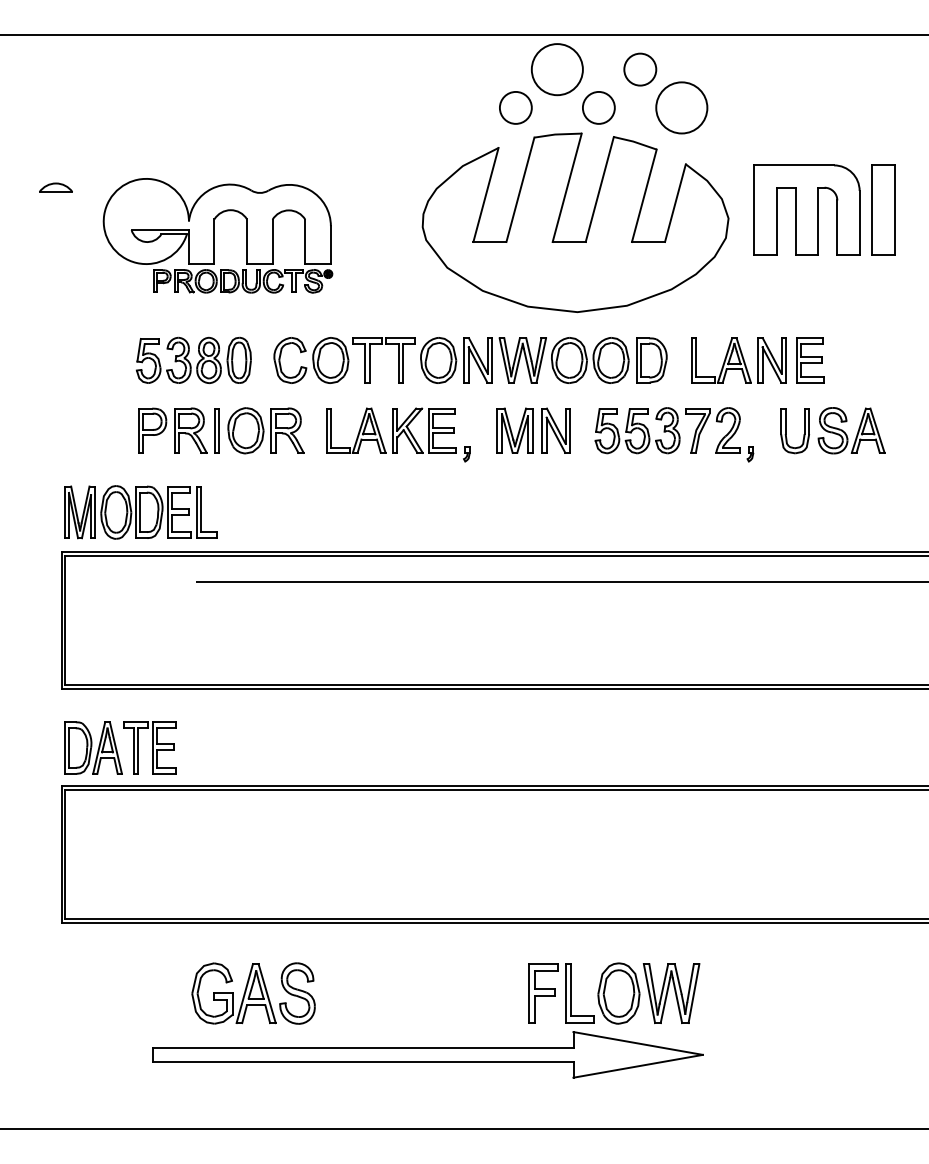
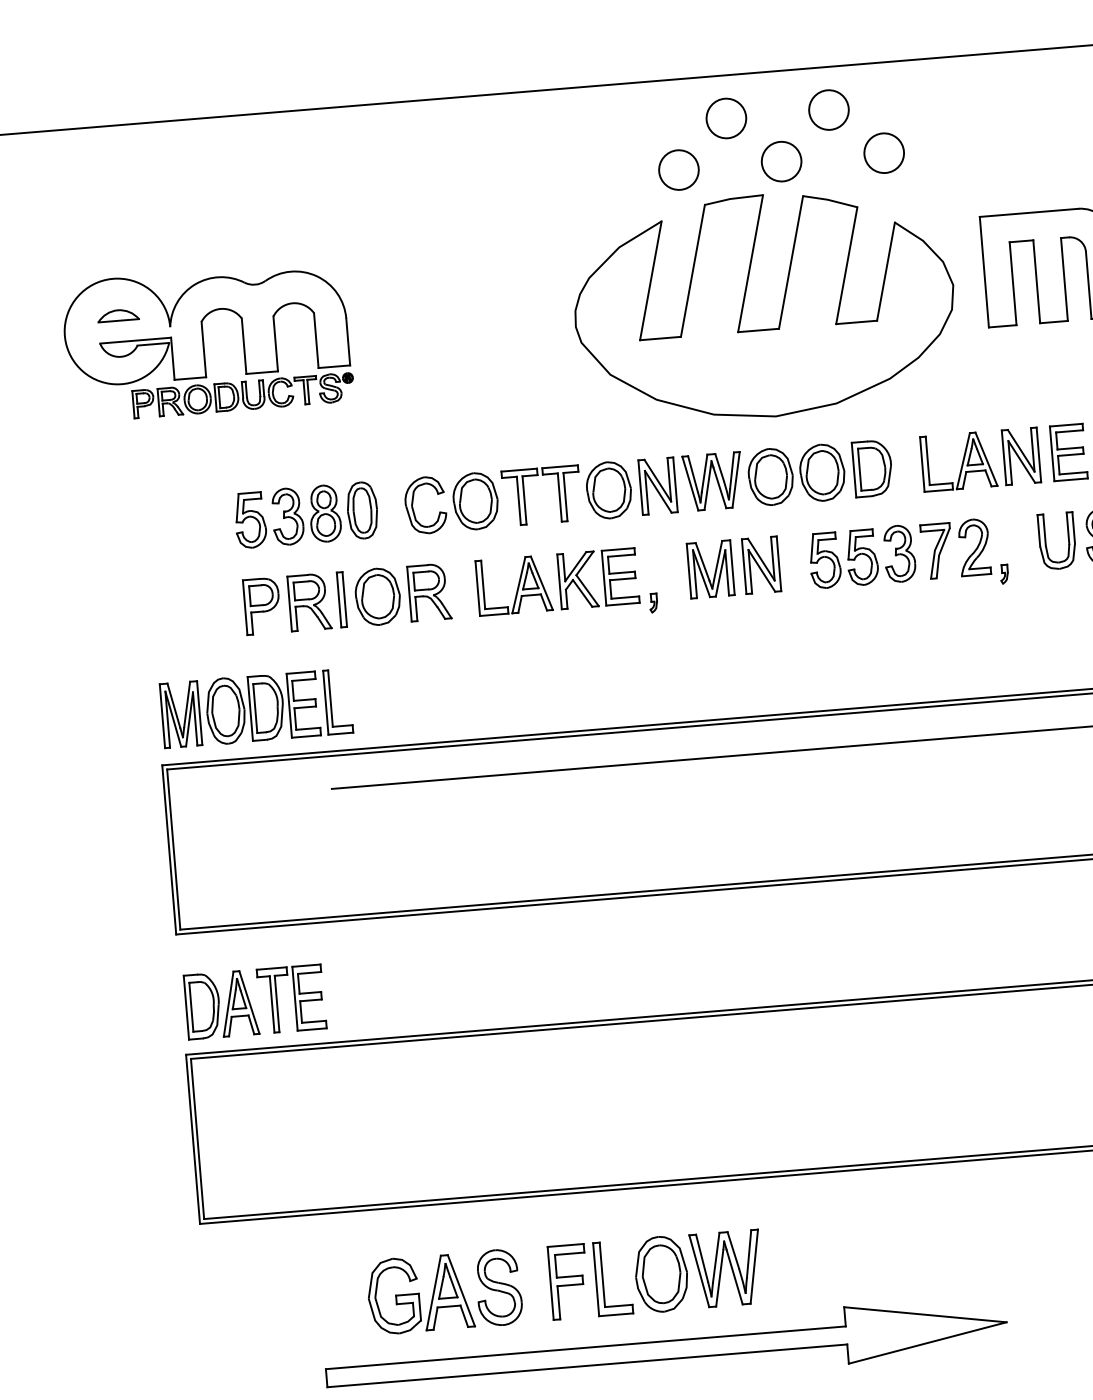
circle: (557, 69) -> (726, 118), size x0.62
circle: (681, 107) -> (883, 152), size x0.62
part: (217, 235) -> (206, 341), moved
part: (614, 993) -> (656, 1274), moved

